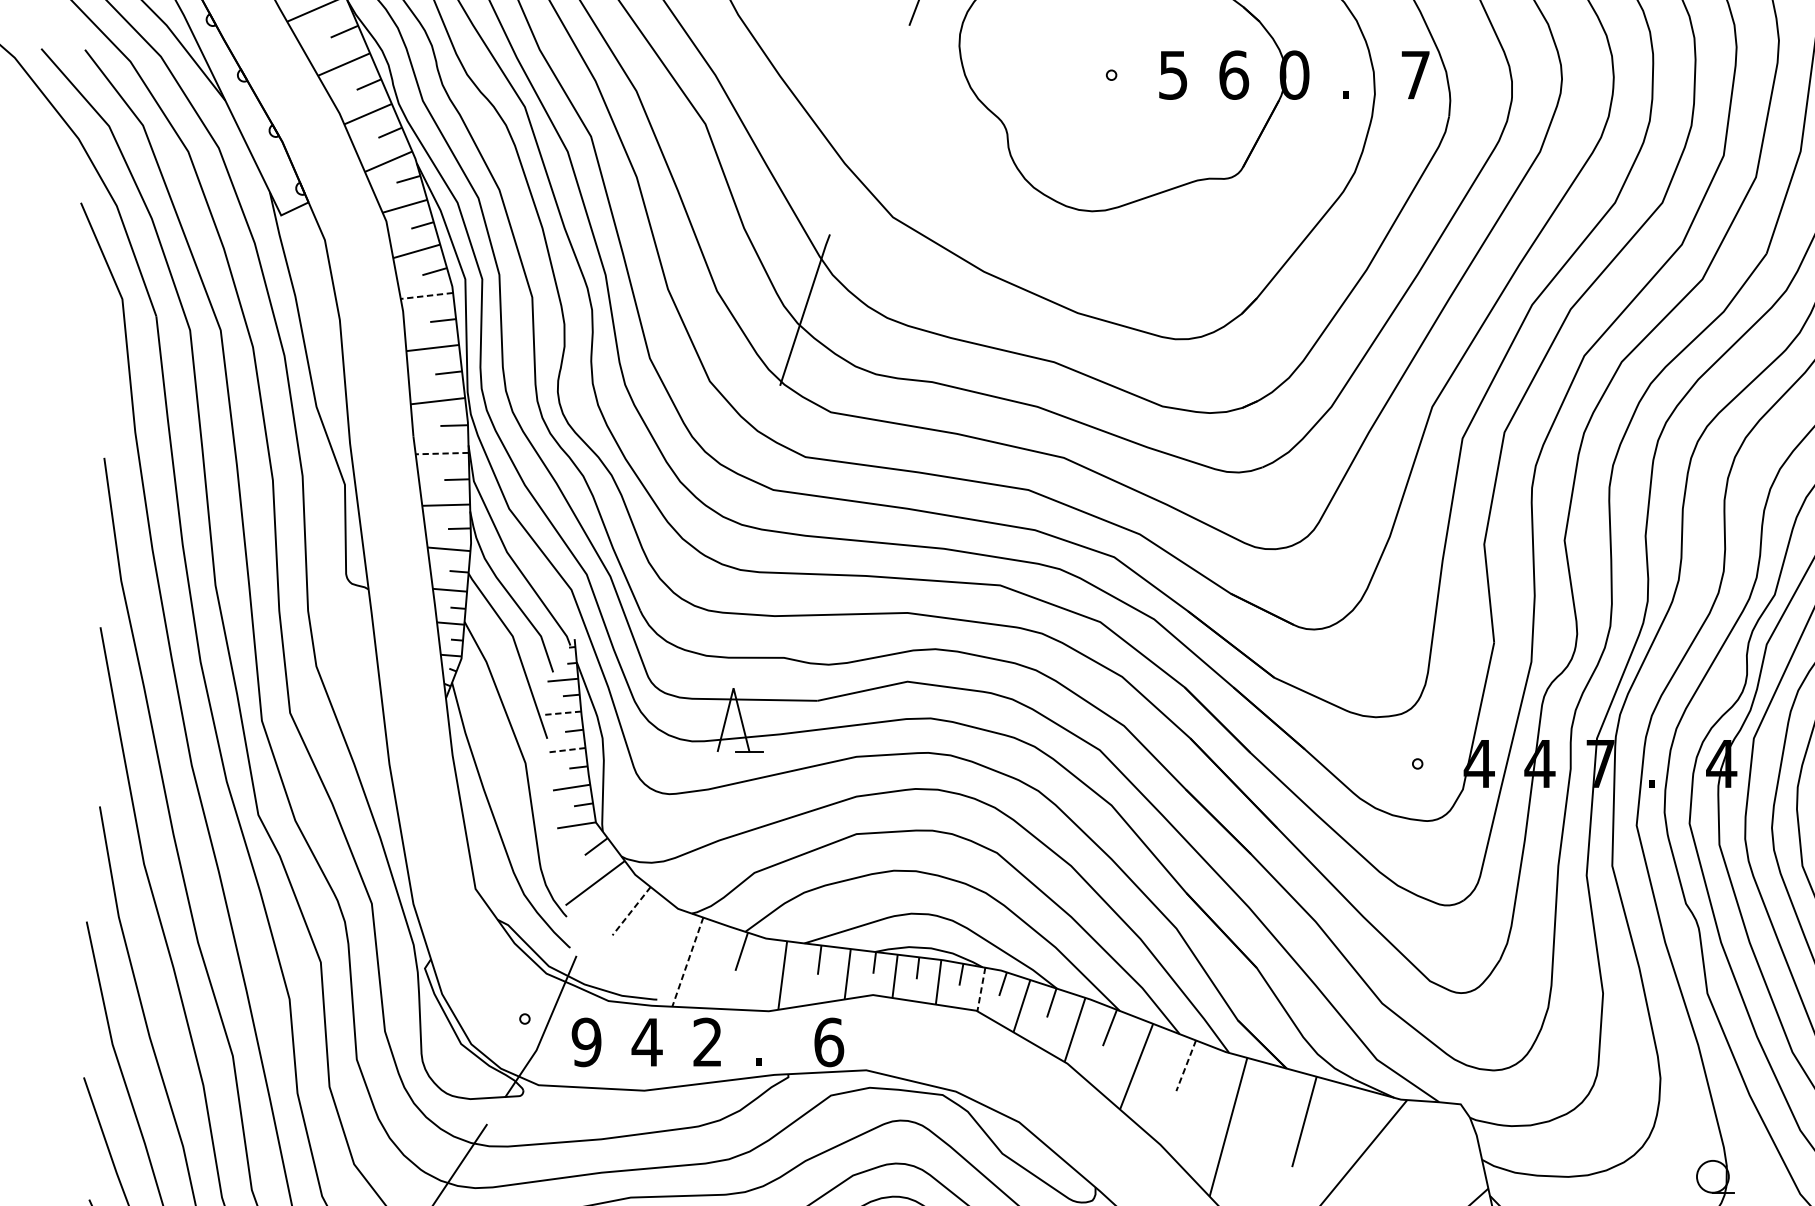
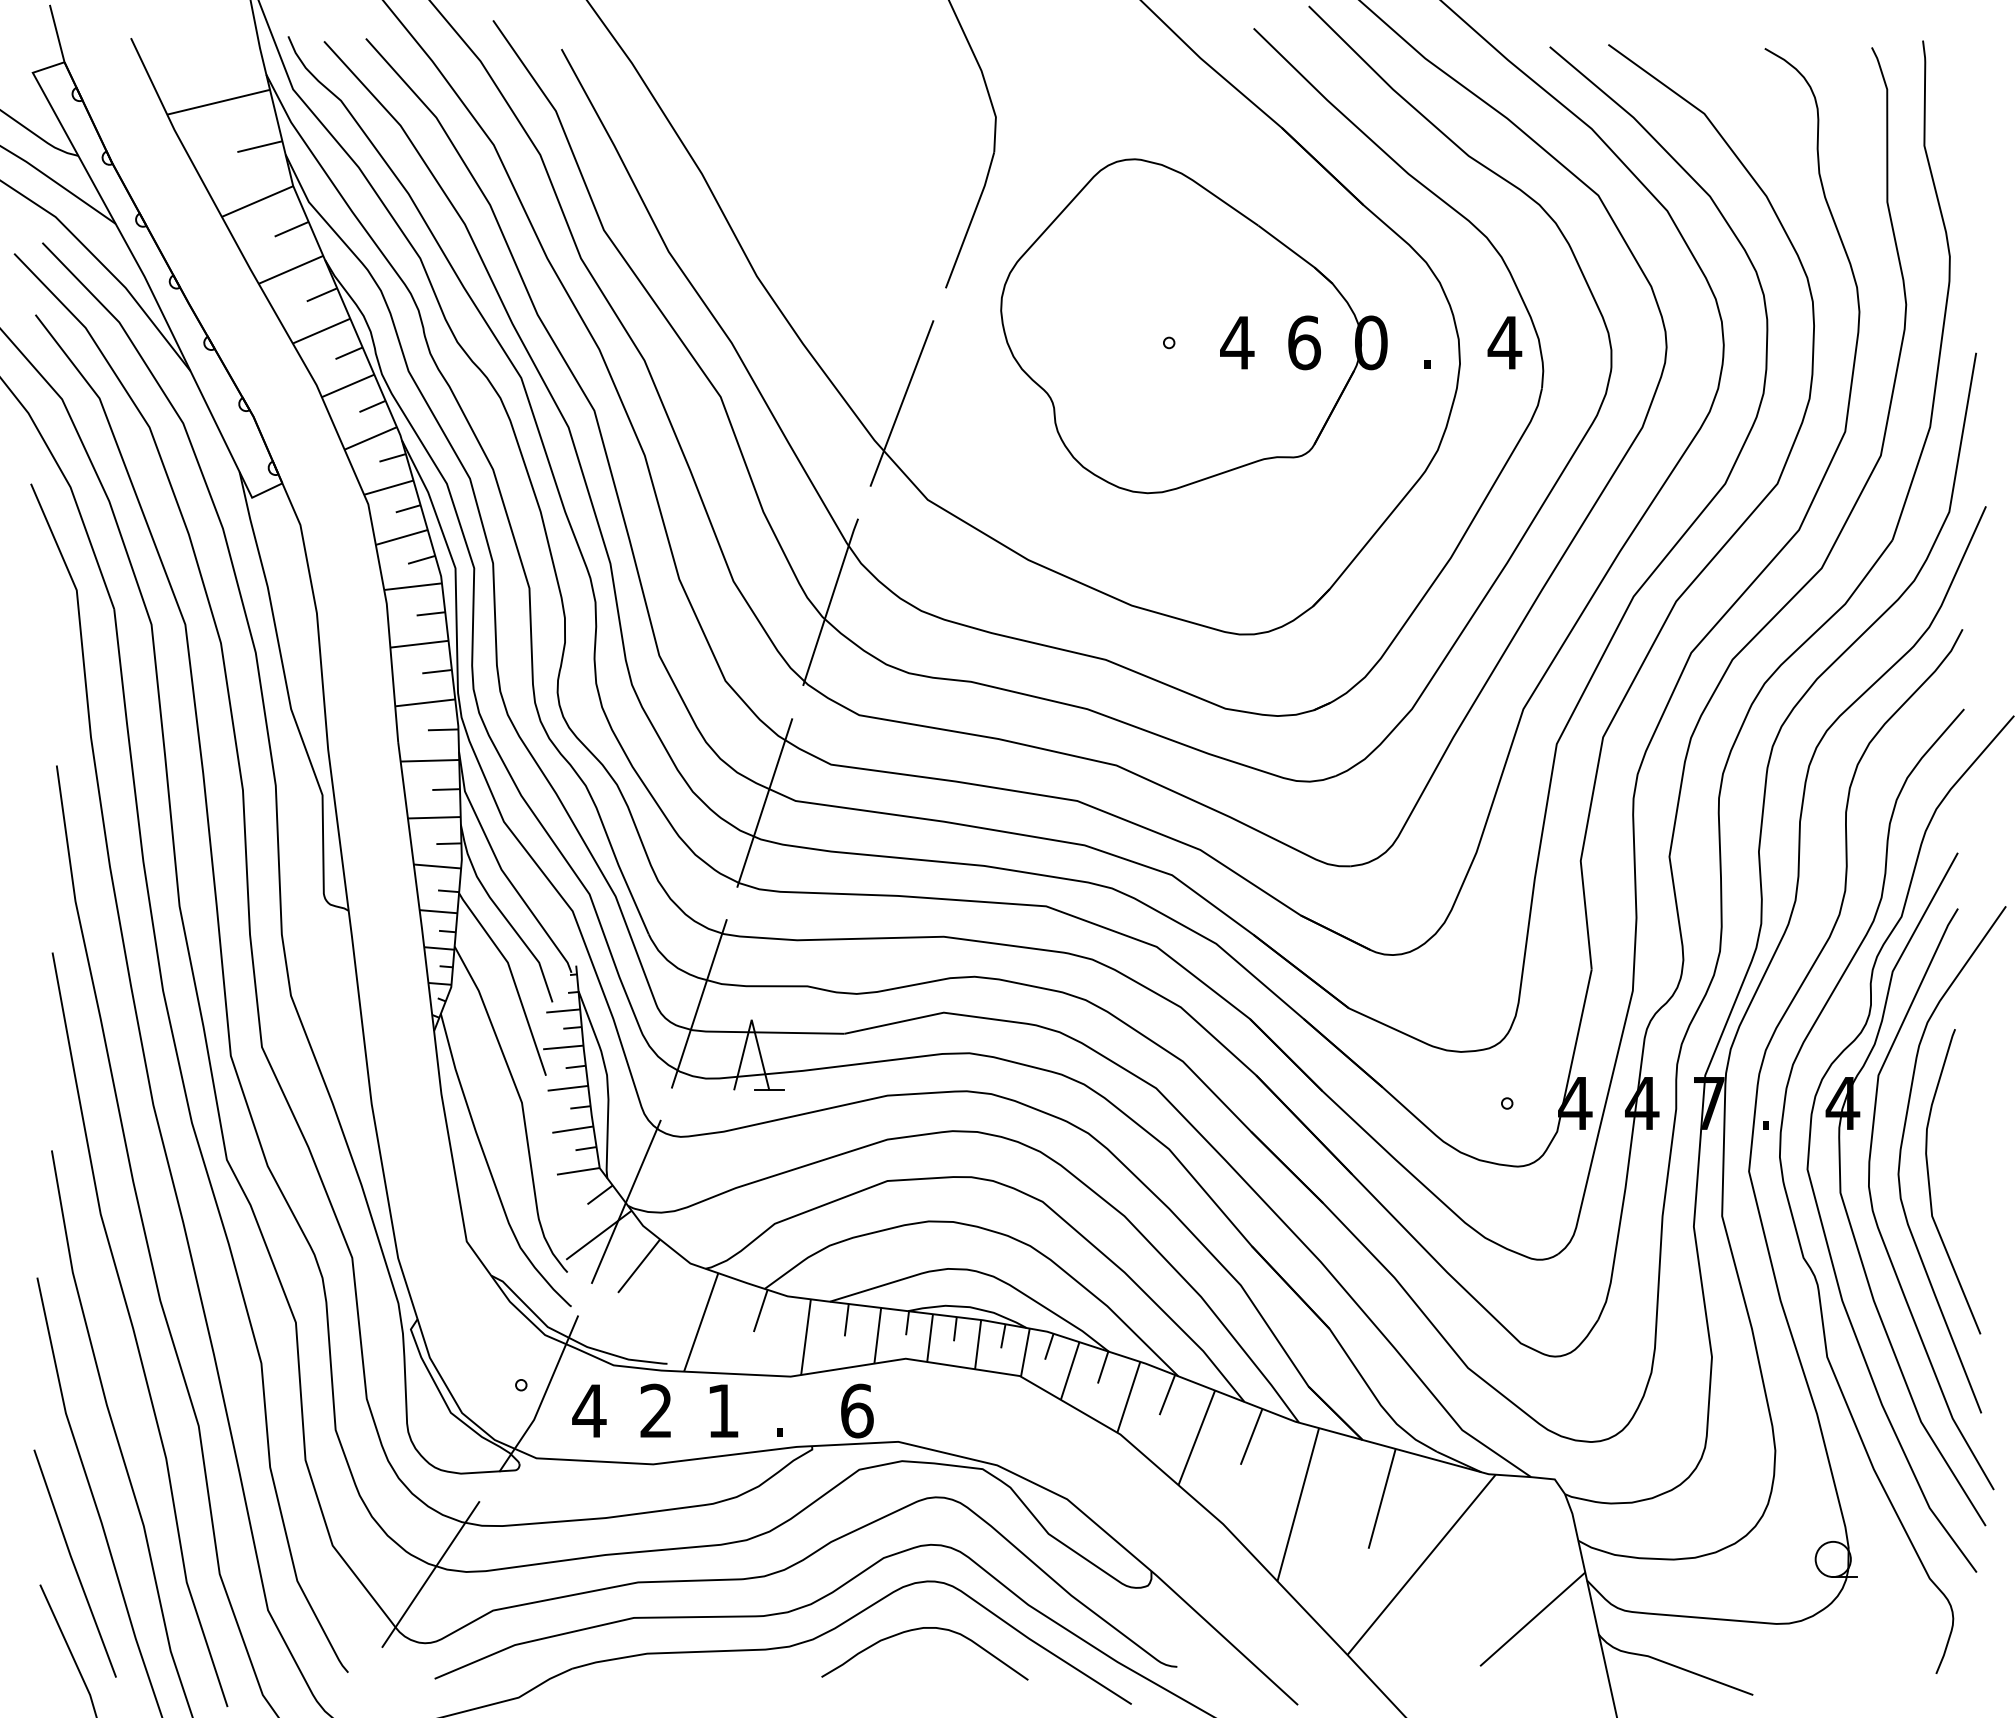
text: (1415, 74) -> (1504, 342), 7 -> 4
text: (1173, 75) -> (1237, 343), 5 -> 4
line: (869, 130) -> (901, 403), added
line: (427, 295) -> (413, 586), dashed -> solid
line: (441, 453) -> (429, 760), dashed -> solid
line: (745, 491) -> (764, 802), added
line: (686, 673) -> (699, 1003), added
line: (562, 713) -> (562, 1047), dashed -> solid
line: (566, 750) -> (567, 1088), dashed -> solid
line: (620, 852) -> (626, 1201), added
line: (631, 911) -> (639, 1266), dashed -> solid
line: (688, 962) -> (701, 1322), dashed -> solid
line: (981, 990) -> (1025, 1353), dashed -> solid
text: (586, 1041) -> (589, 1410), 9 -> 4
text: (647, 1041) -> (656, 1410), 4 -> 2
text: (707, 1041) -> (722, 1410), 2 -> 1
line: (1186, 1065) -> (1251, 1436), dashed -> solid

